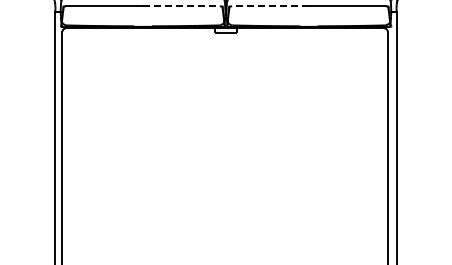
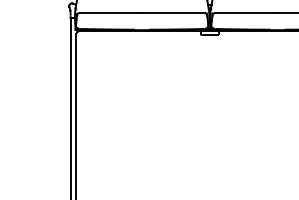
line: (181, 6) -> (173, 13), dashed -> solid
line: (270, 6) -> (246, 13), dashed -> solid

